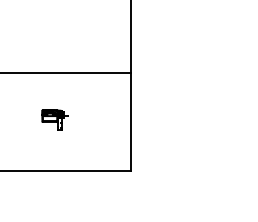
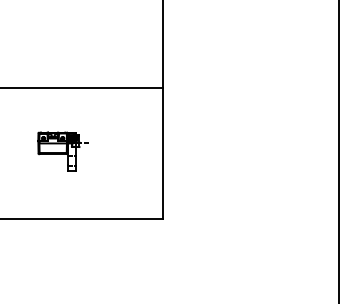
part: (54, 120) -> (62, 151), size x1.43

